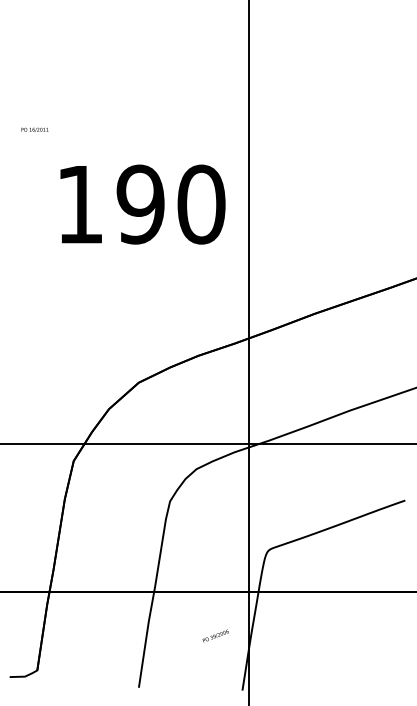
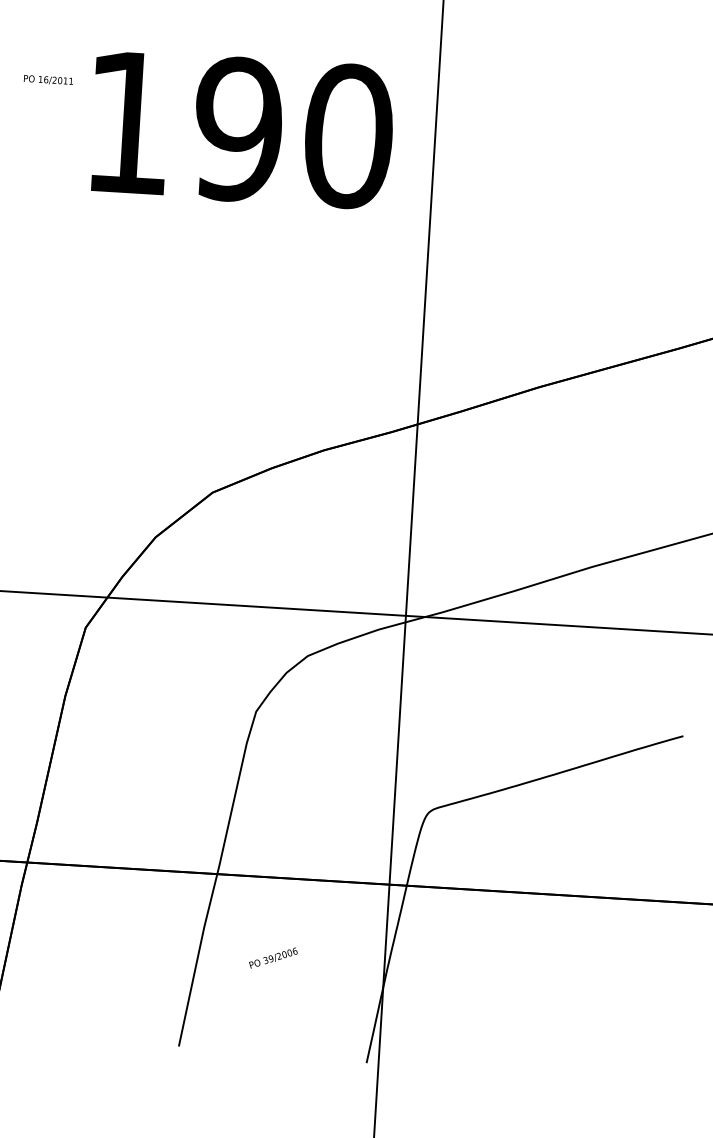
text: (34, 129) -> (47, 79), moved
text: (142, 204) -> (241, 129), moved
text: (215, 635) -> (272, 956), moved

